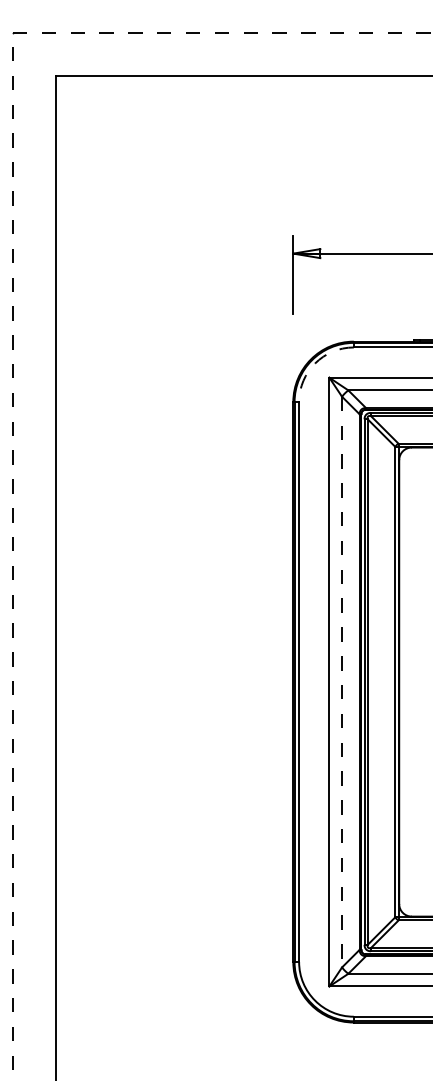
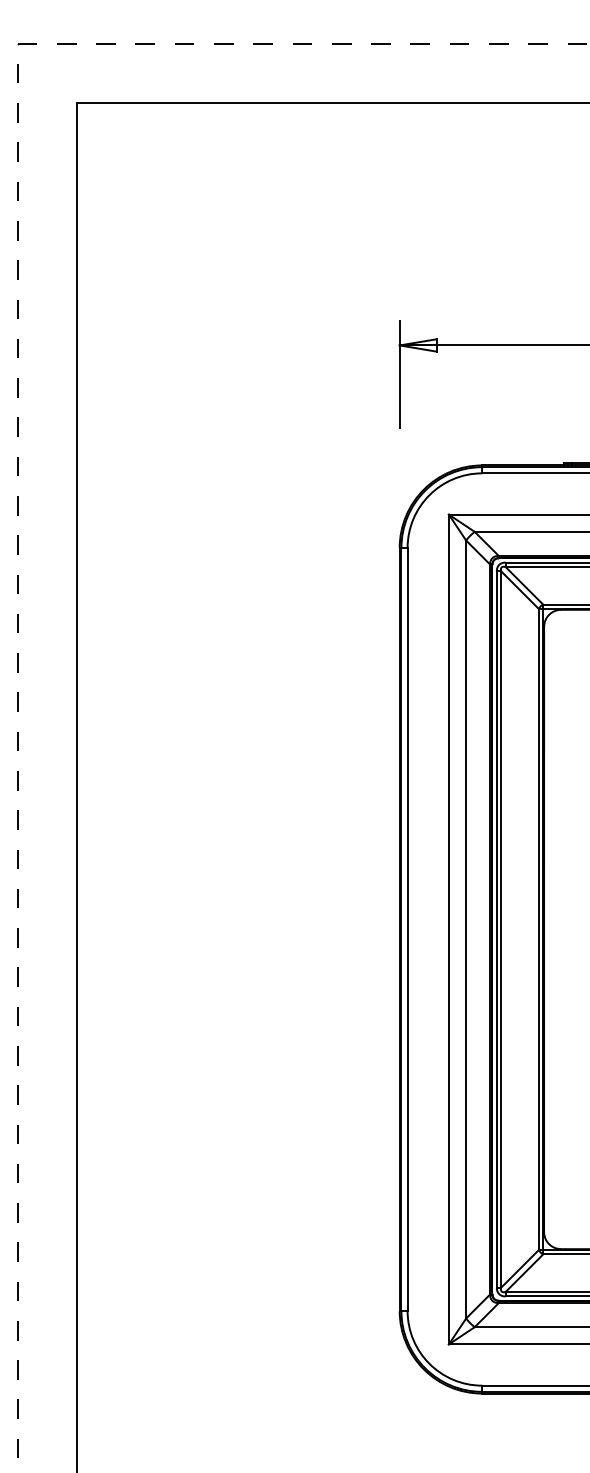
arc: (315, 363) -> (429, 495), dashed -> solid
line: (342, 682) -> (466, 929), dashed -> solid

